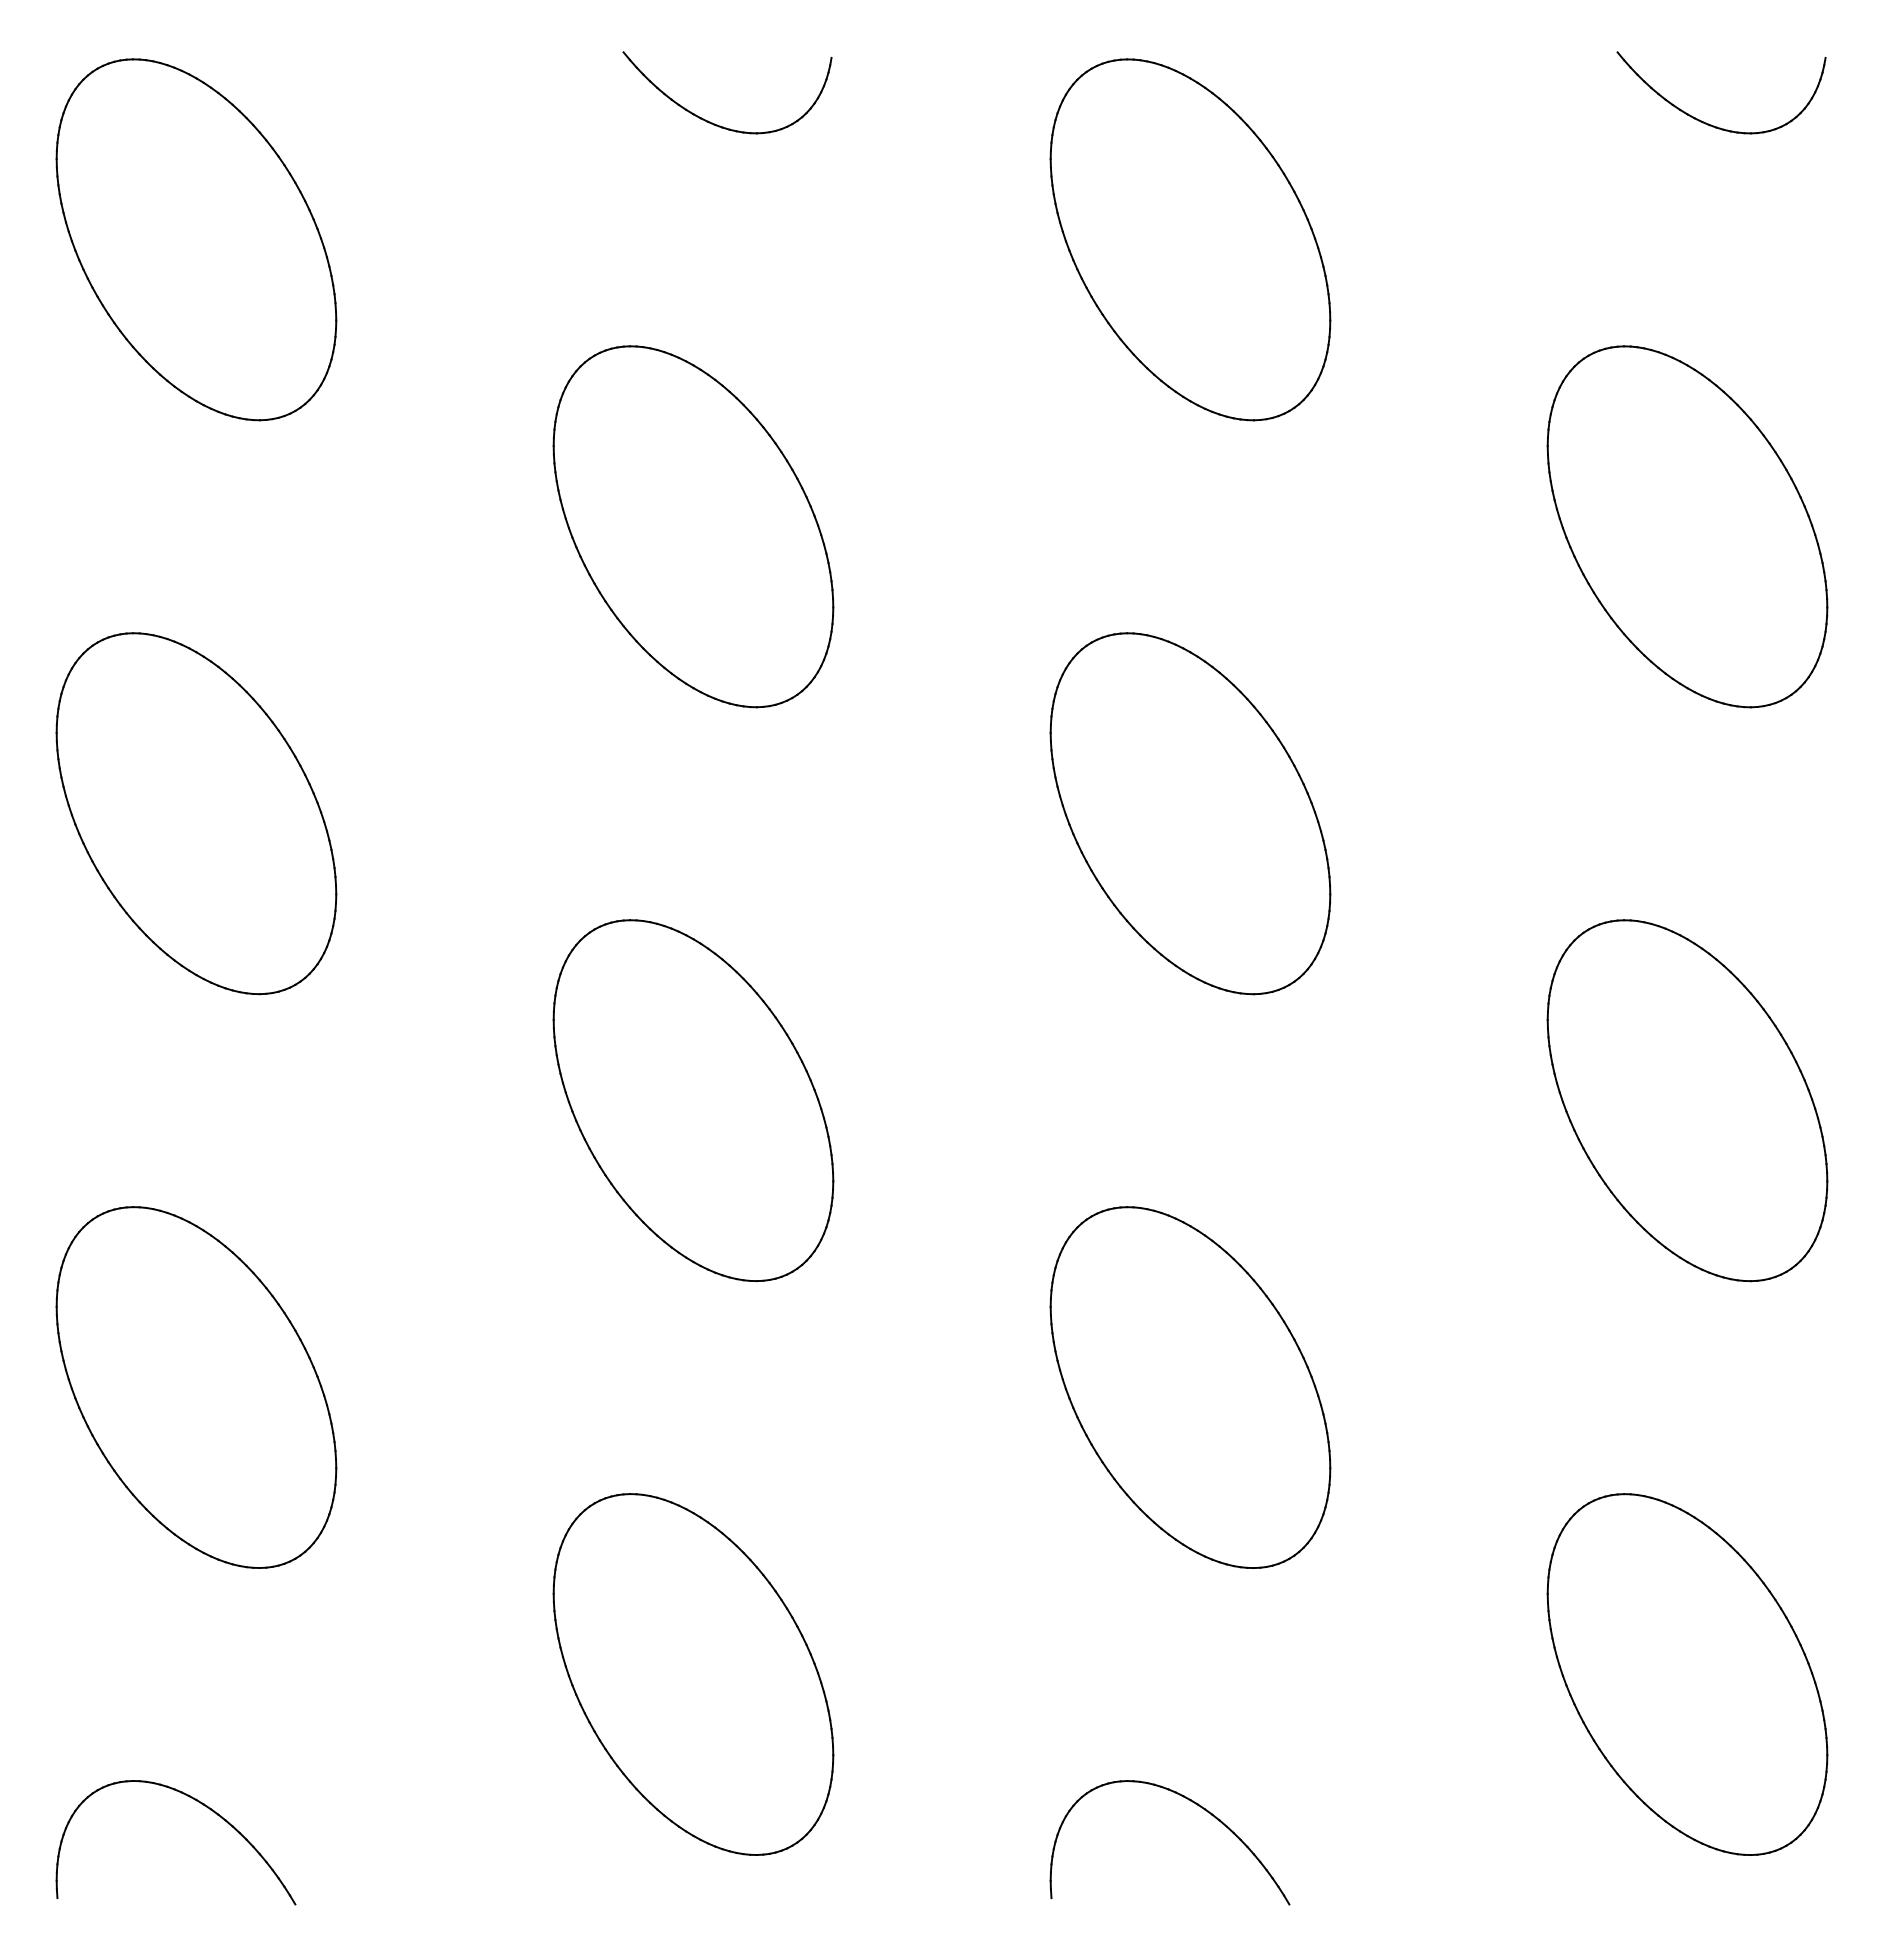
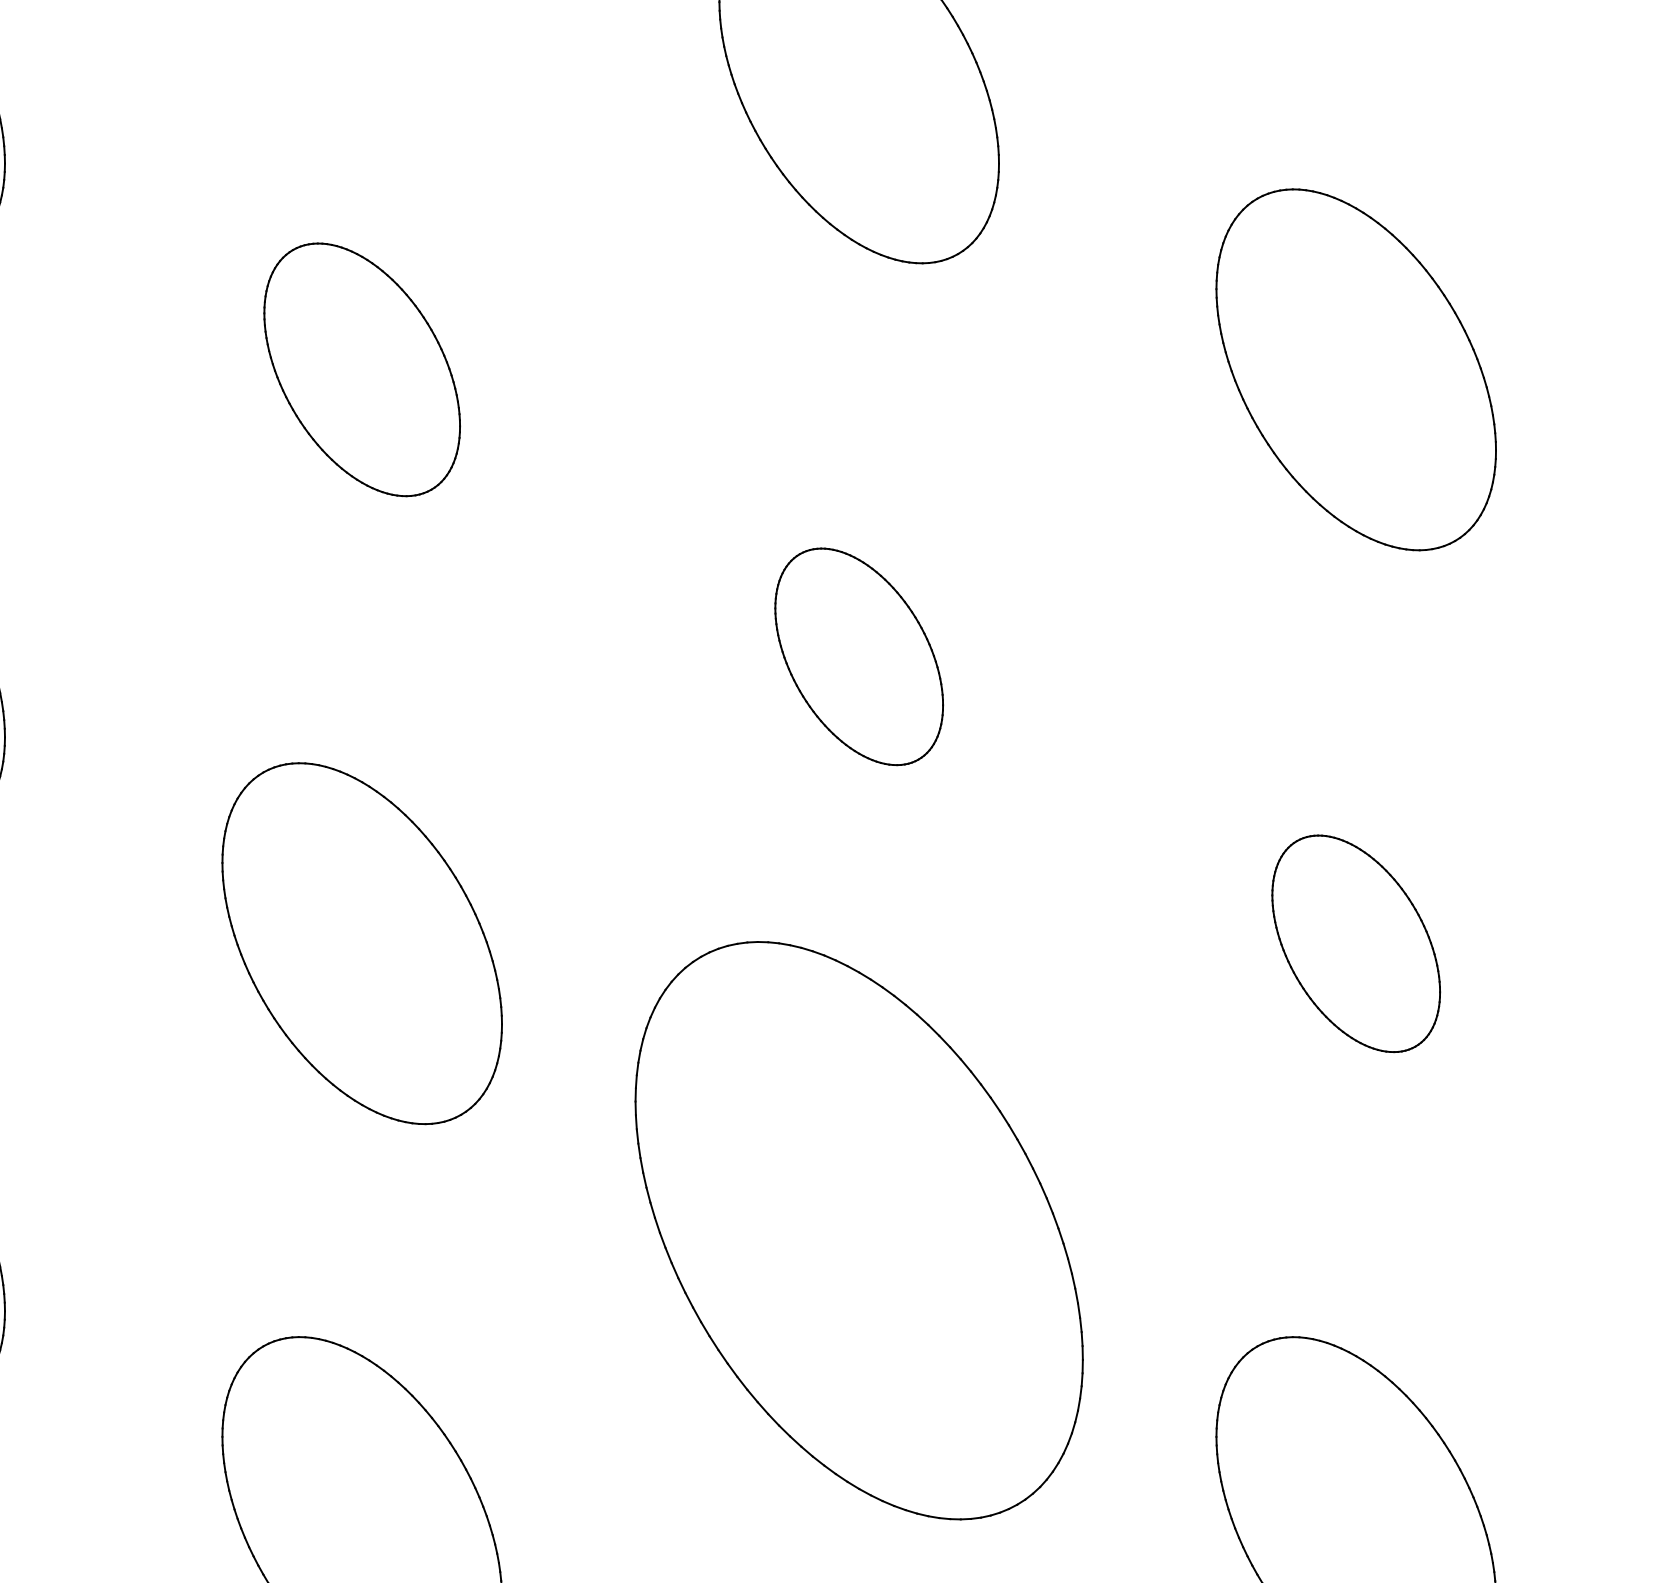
part: (693, 526) -> (362, 369), size x0.7
part: (1190, 813) -> (859, 656), size x0.6
part: (1687, 1100) -> (1356, 943), size x0.6
part: (1190, 1387) -> (859, 1230), size x1.6

